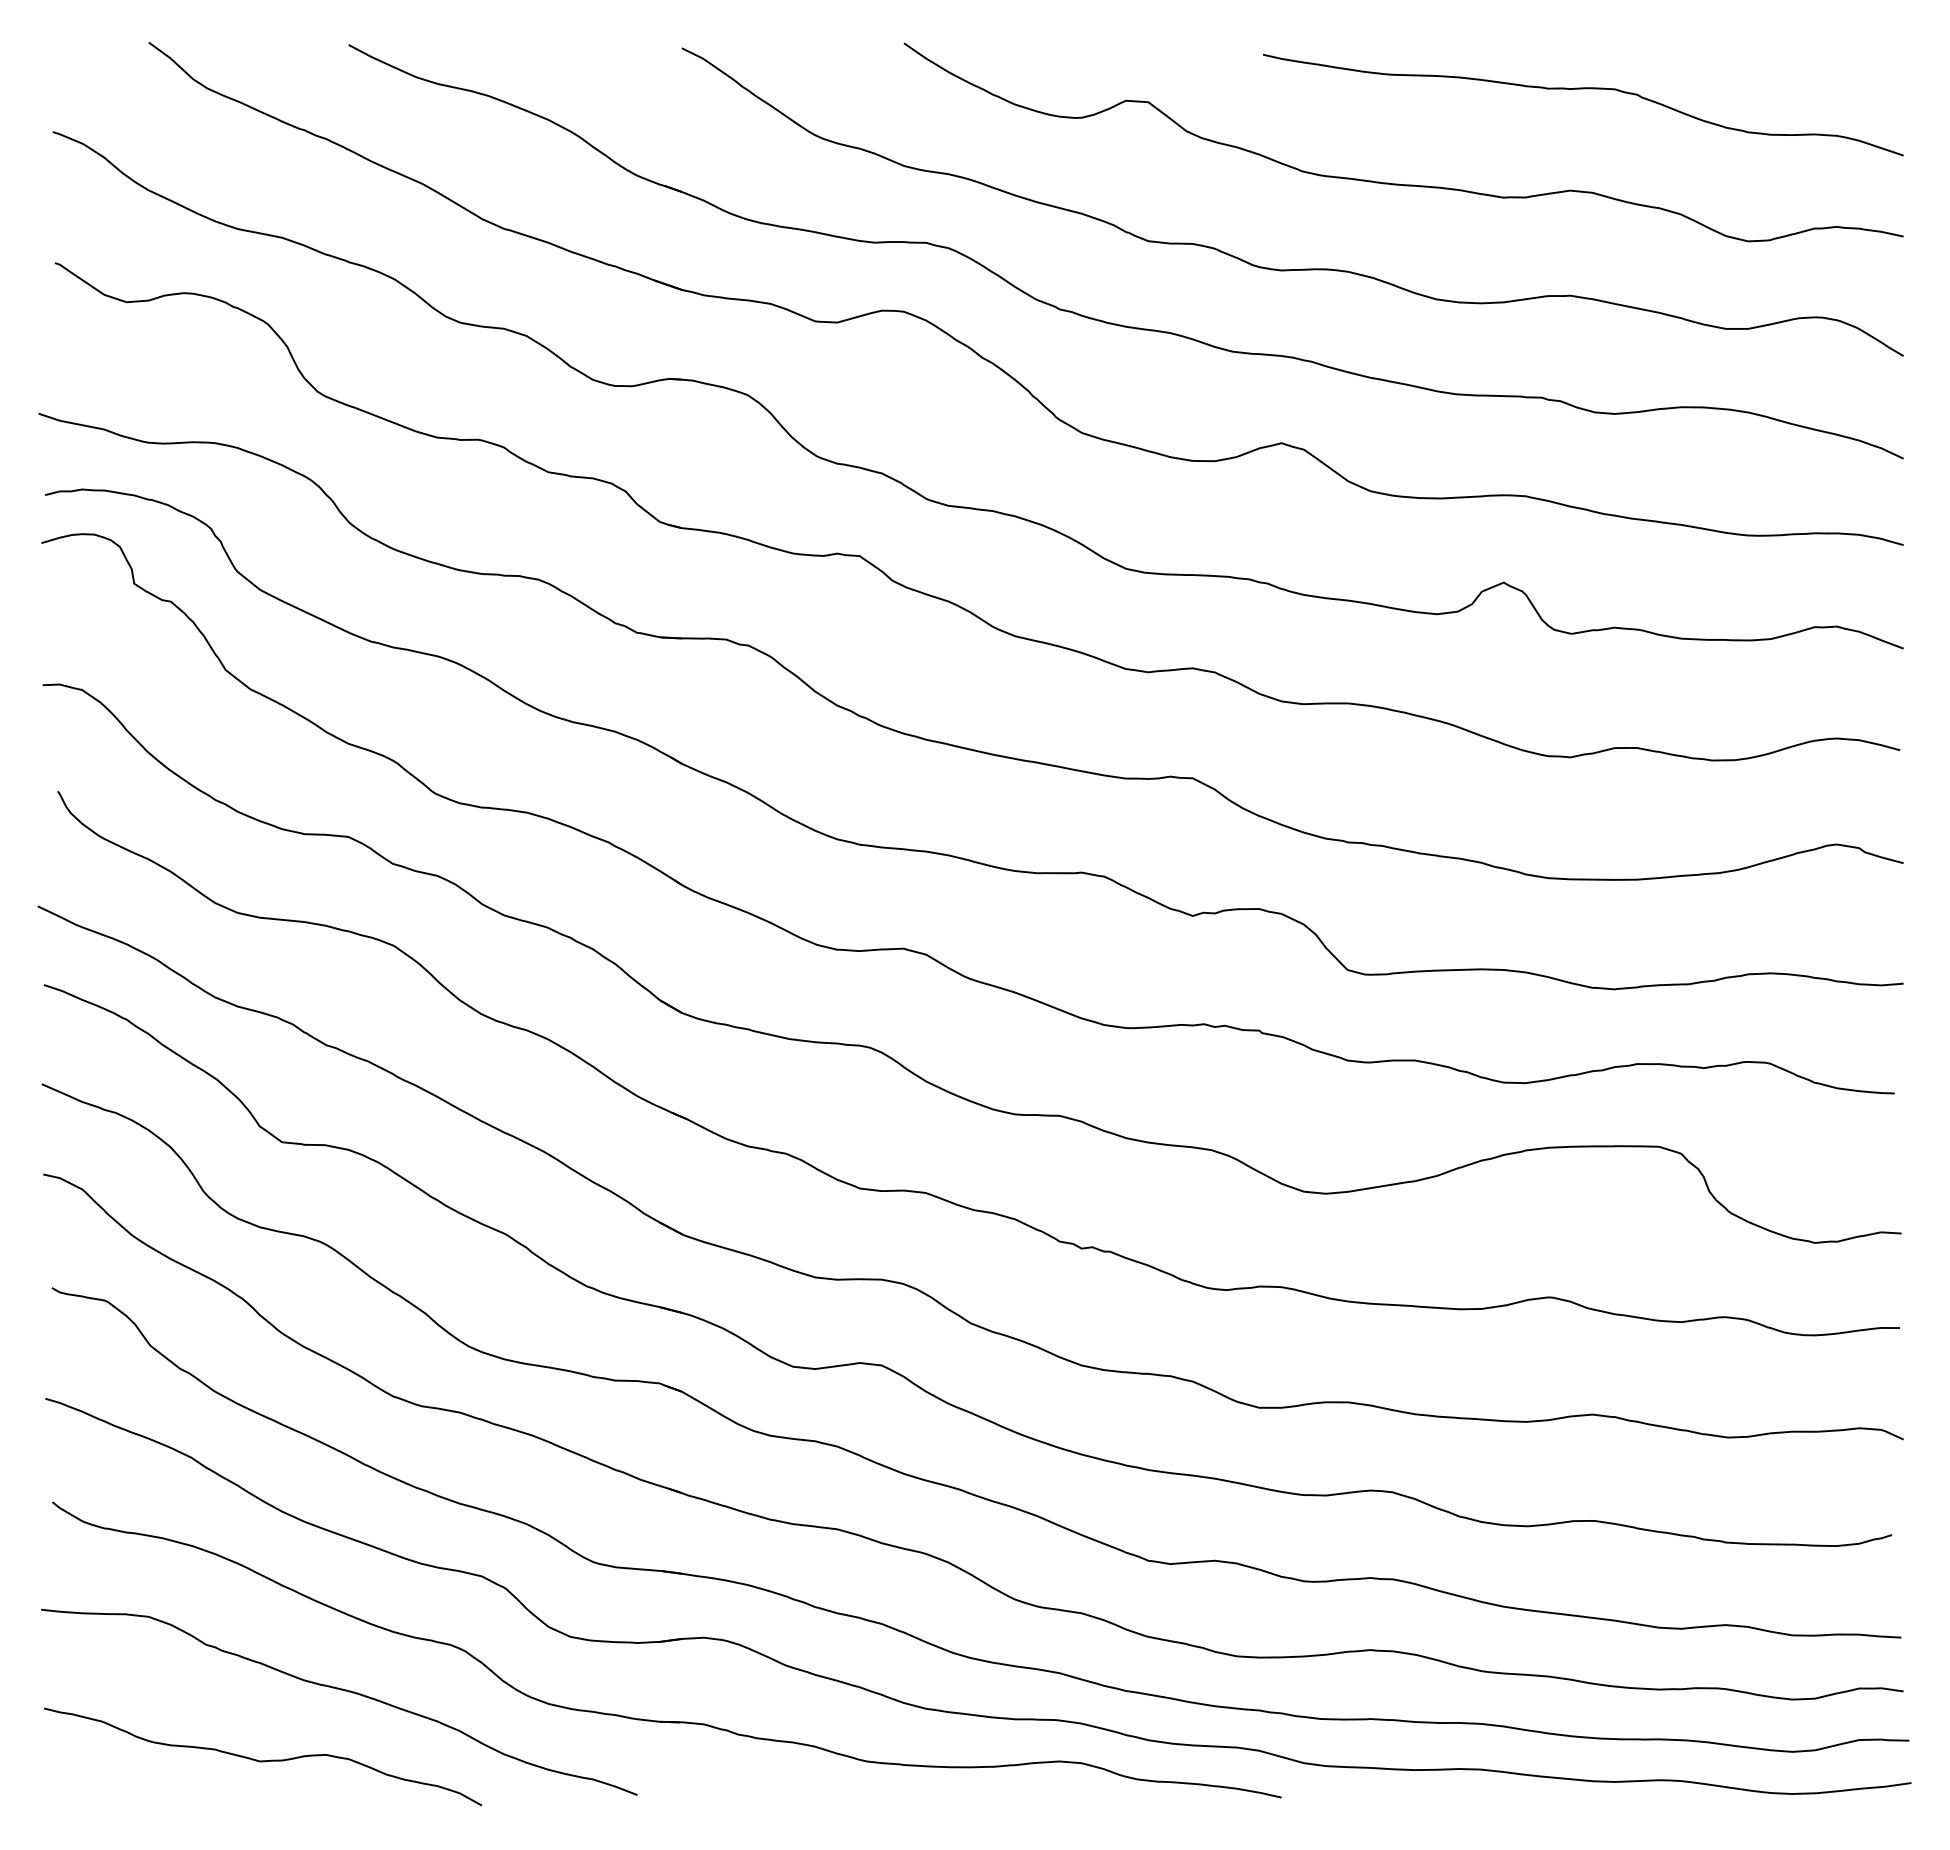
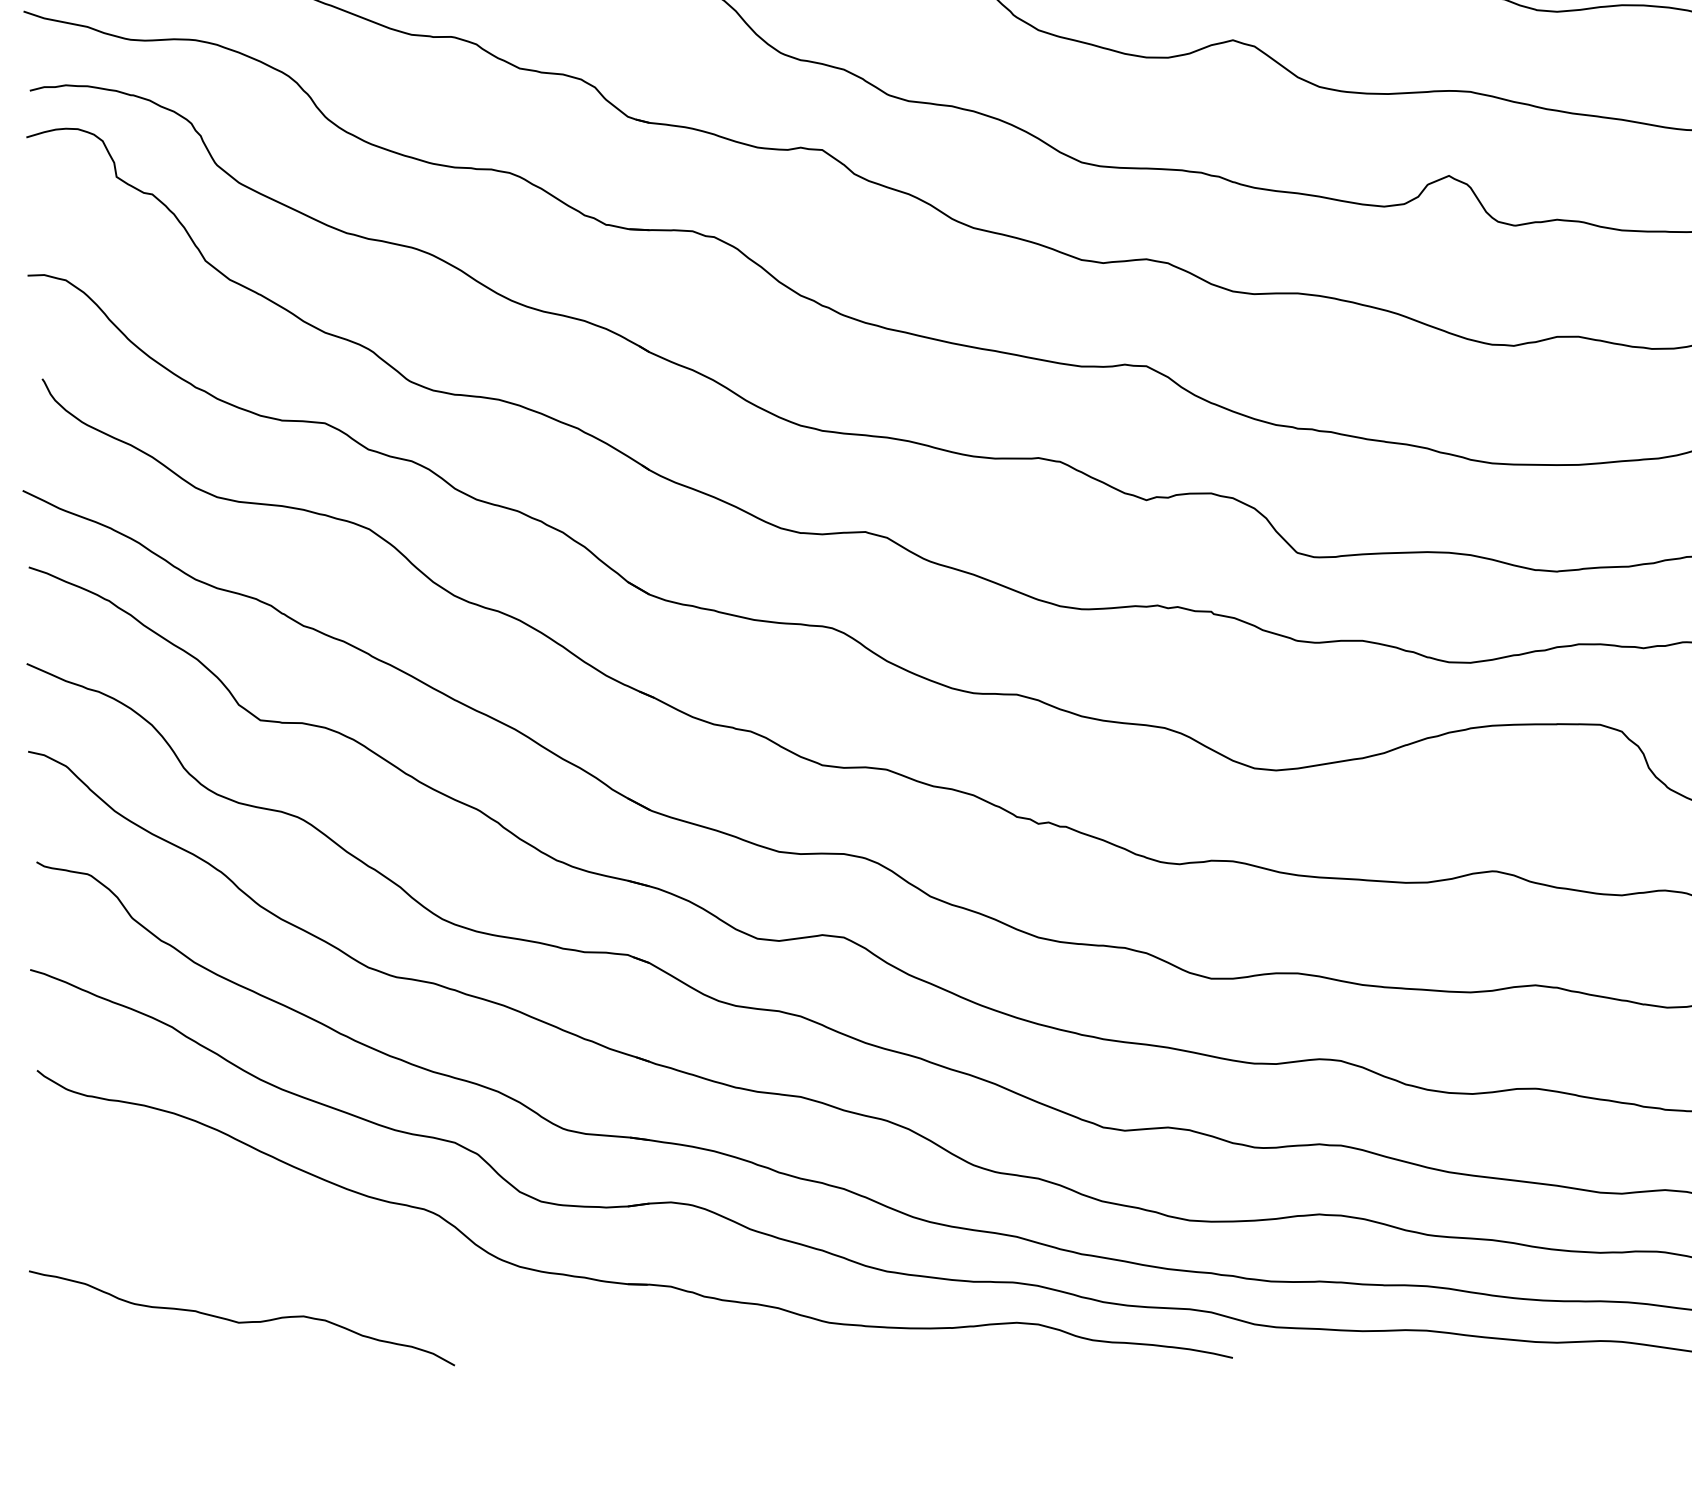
curve: (340, 1690) -> (317, 1253), removed

